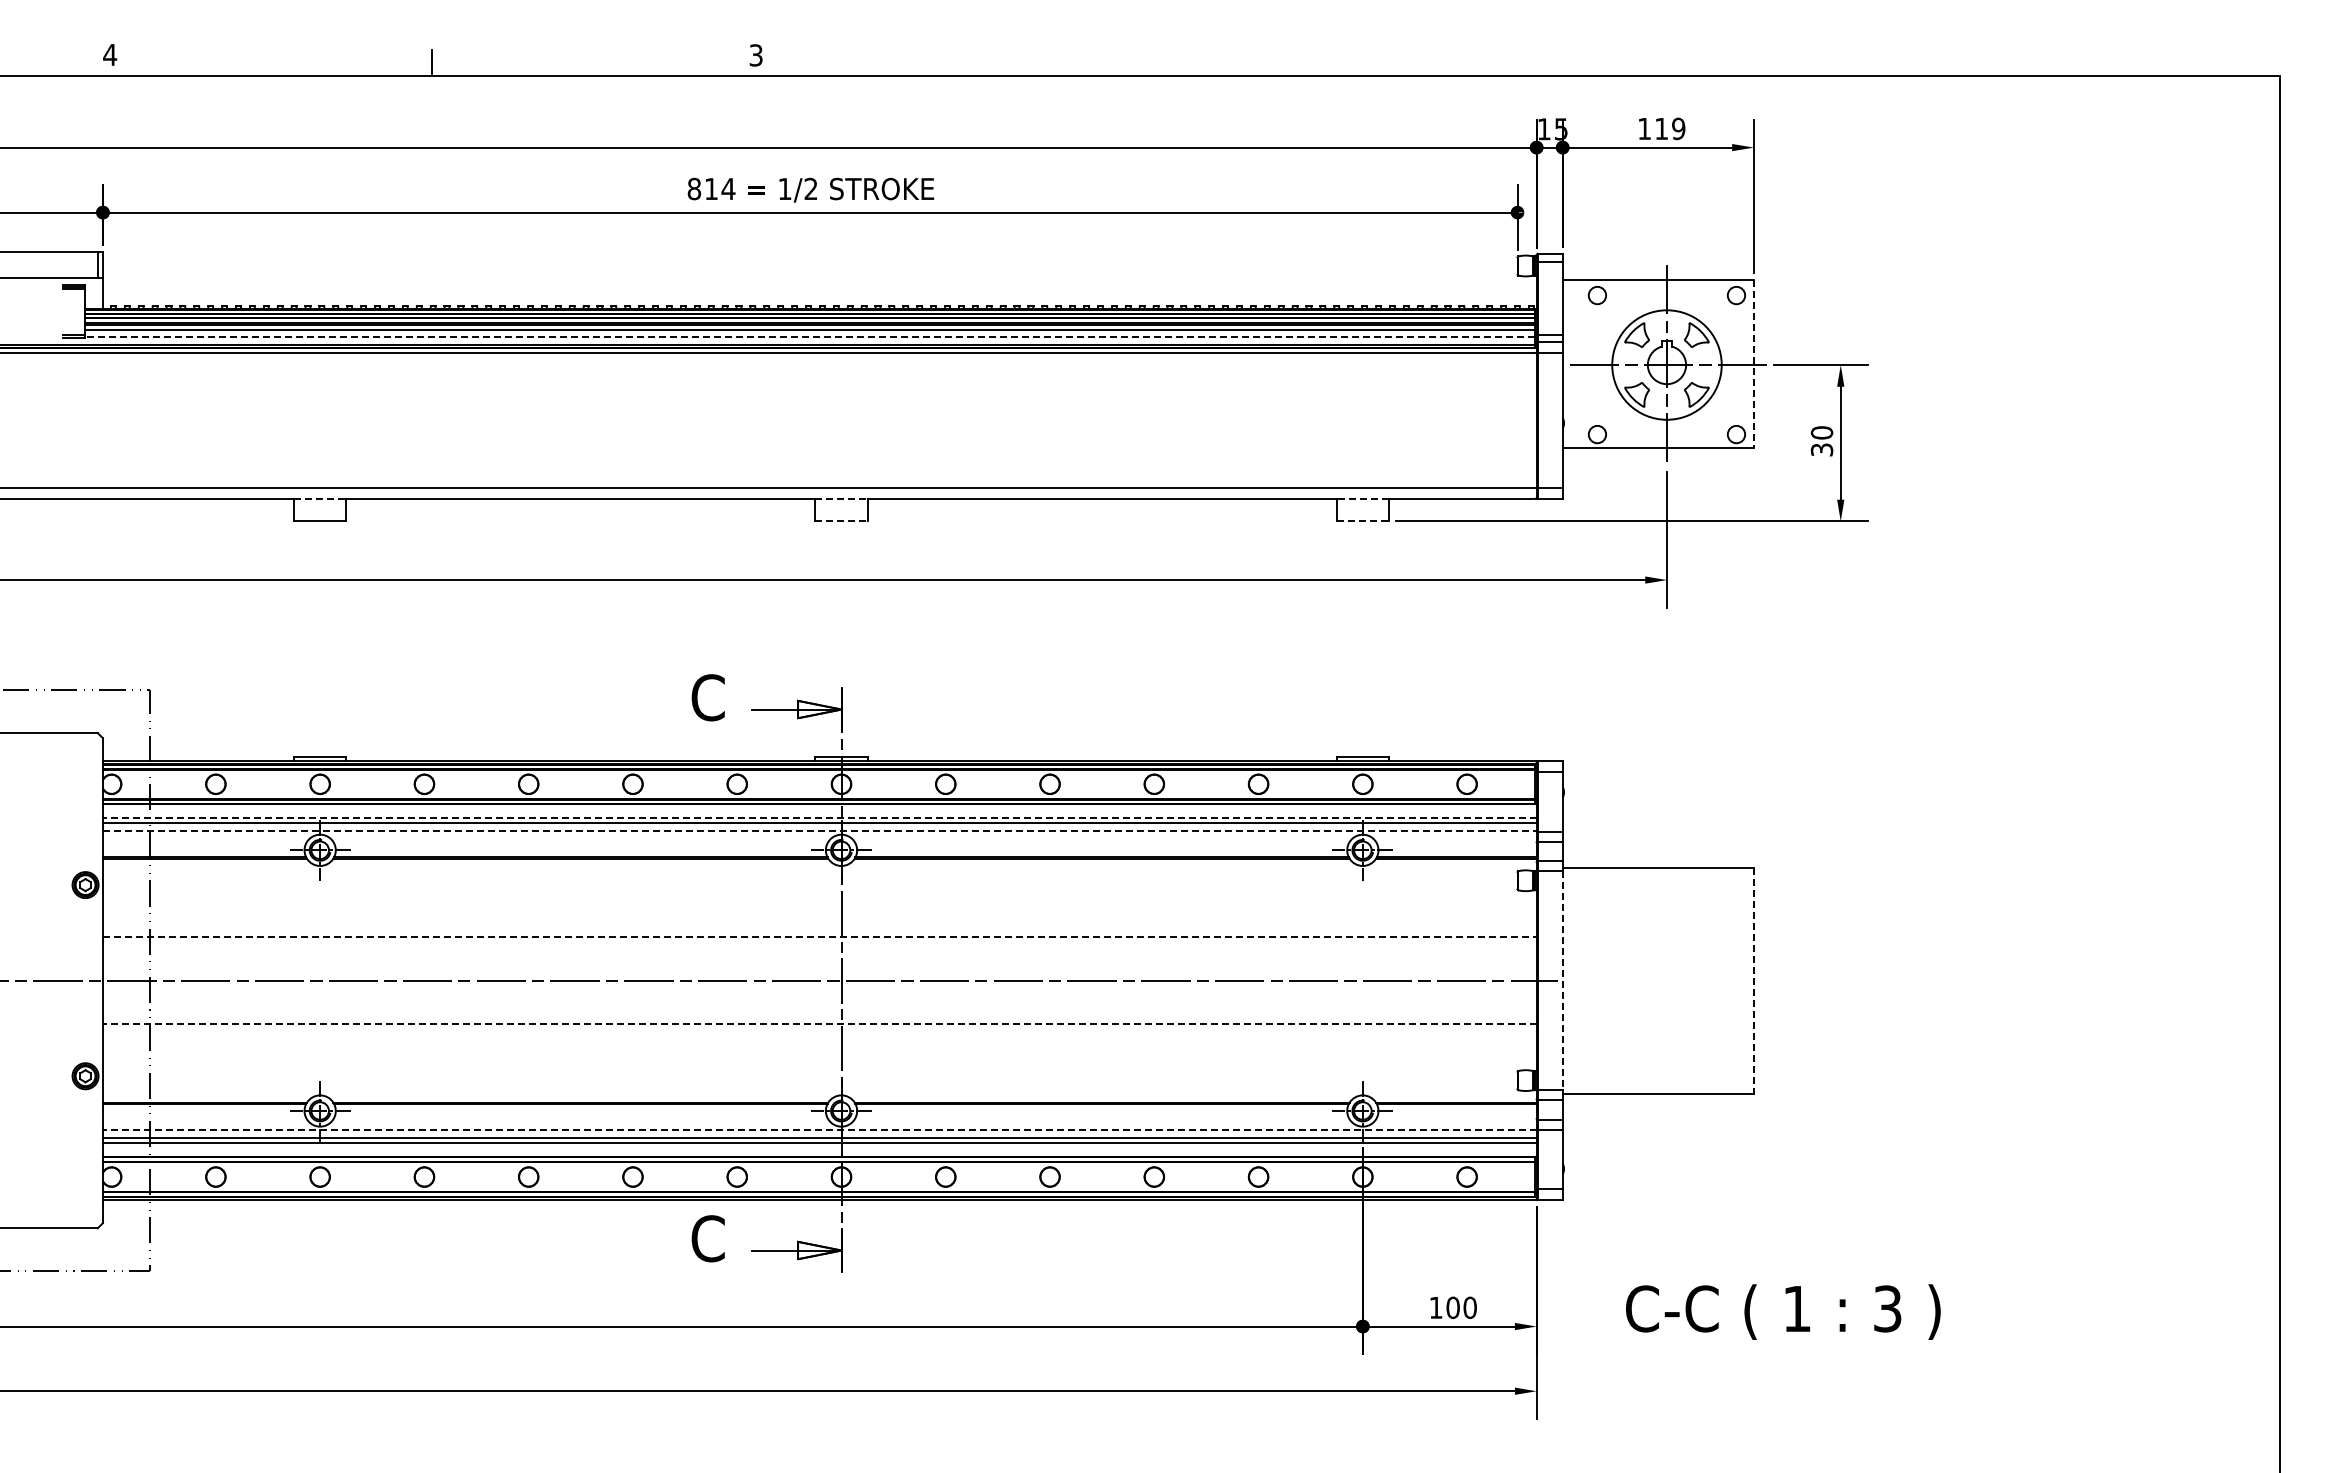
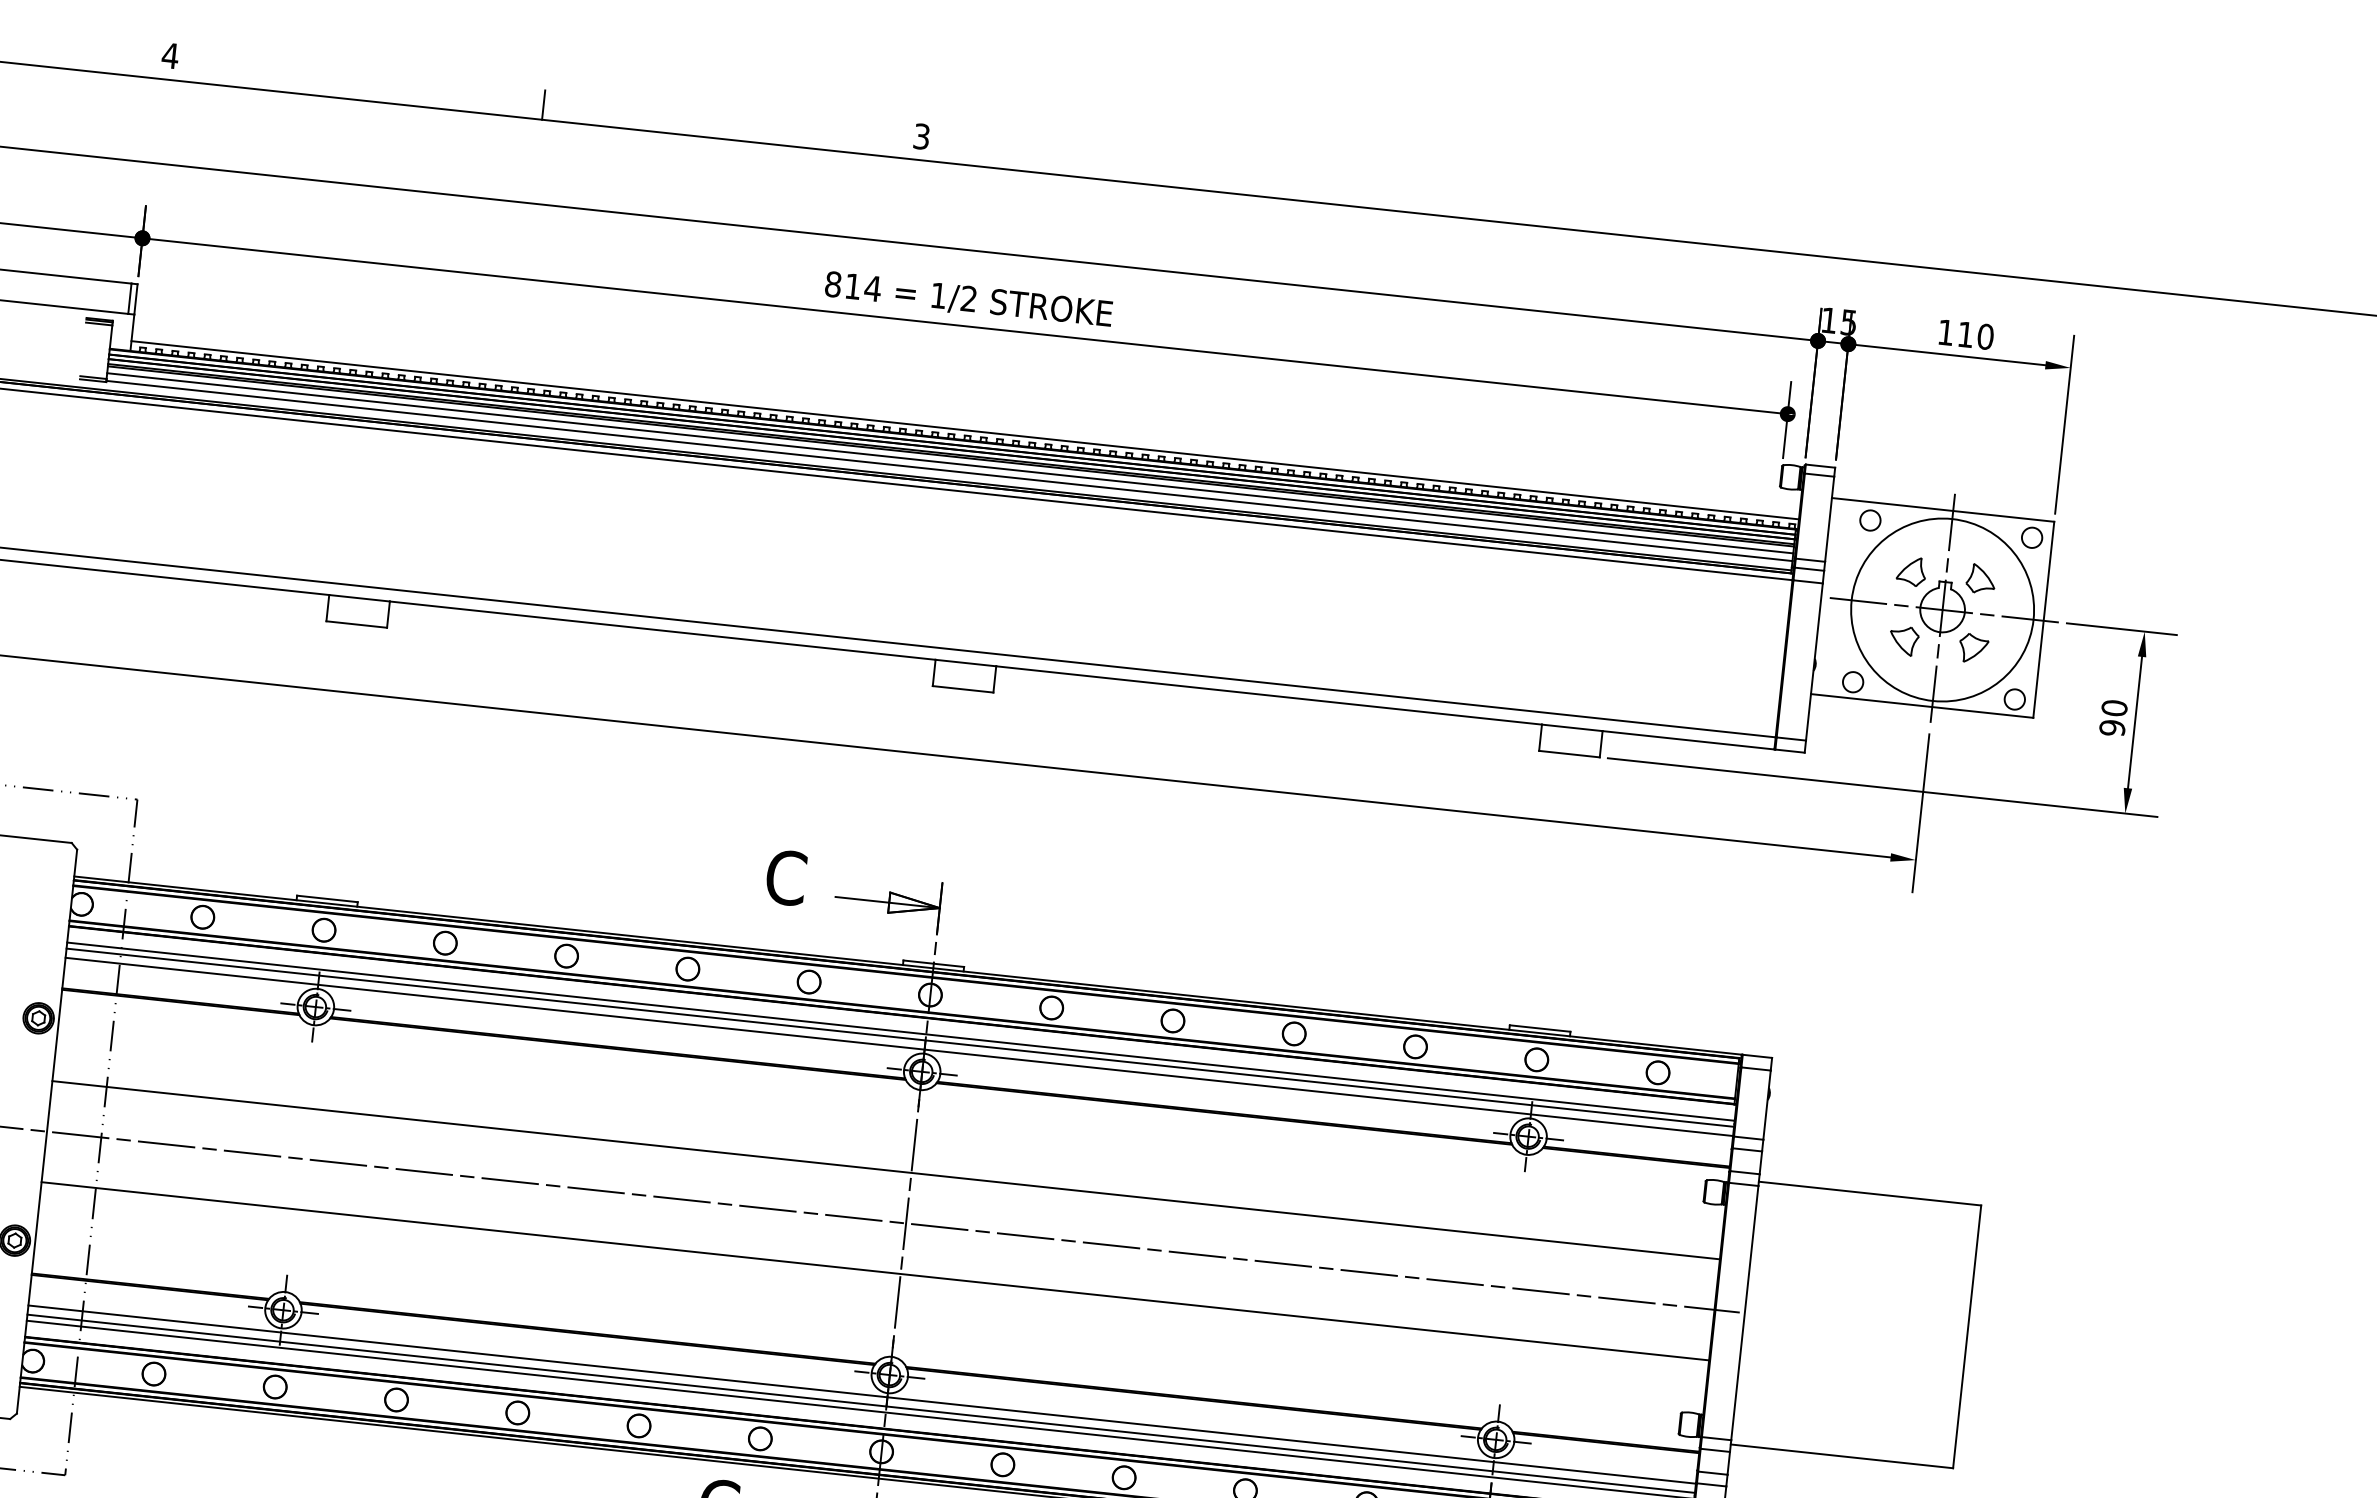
text: (1678, 129) -> (1985, 337), 119 -> 110
line: (819, 301) -> (964, 430), added
line: (810, 337) -> (949, 471), dashed -> solid
circle: (1666, 364) -> (1942, 609), size x1.43
line: (1753, 364) -> (2043, 620), dashed -> solid
text: (1822, 449) -> (2113, 727), 30 -> 90
line: (320, 498) -> (359, 597), dashed -> solid
line: (842, 498) -> (967, 662), dashed -> solid
line: (1362, 498) -> (1571, 727), dashed -> solid
line: (842, 521) -> (964, 689), dashed -> solid
line: (1363, 521) -> (1570, 754), dashed -> solid
line: (819, 818) -> (900, 1032), dashed -> solid
line: (819, 831) -> (898, 1047), dashed -> solid
line: (819, 937) -> (885, 1170), dashed -> solid
line: (1753, 980) -> (1966, 1336), dashed -> solid
line: (1562, 981) -> (1744, 1314), dashed -> solid
line: (819, 1024) -> (874, 1271), dashed -> solid
line: (819, 1130) -> (861, 1394), dashed -> solid

